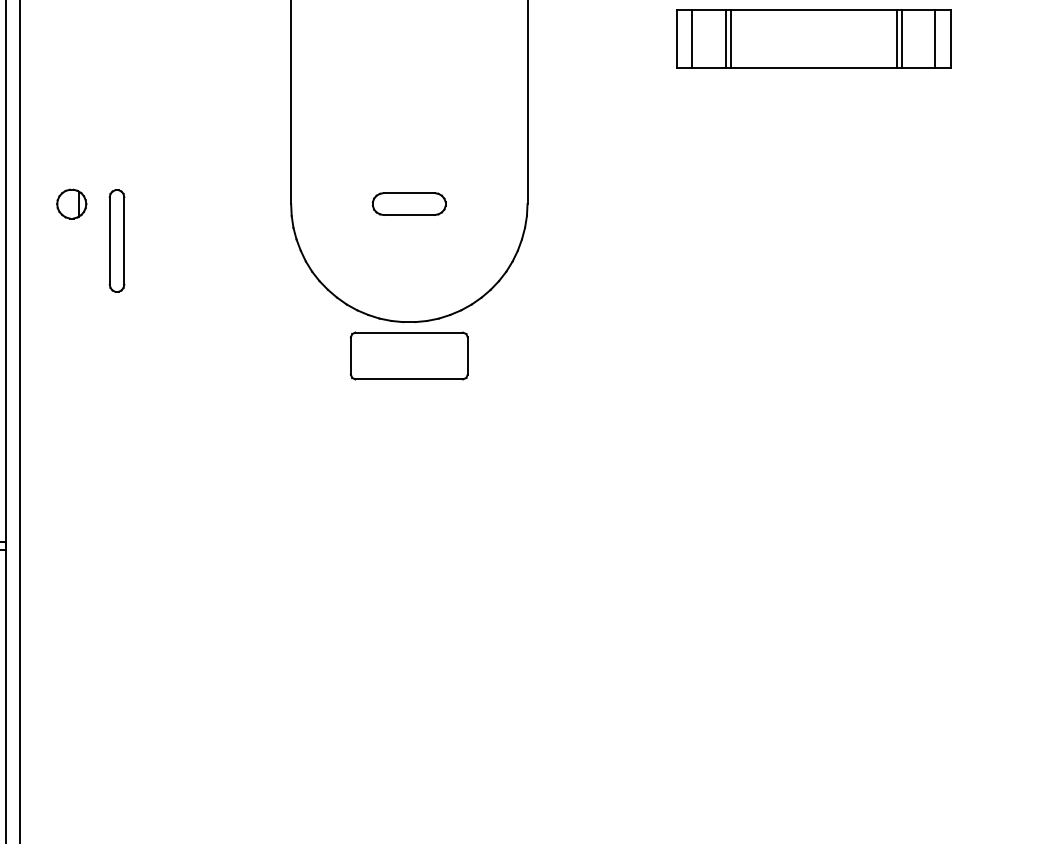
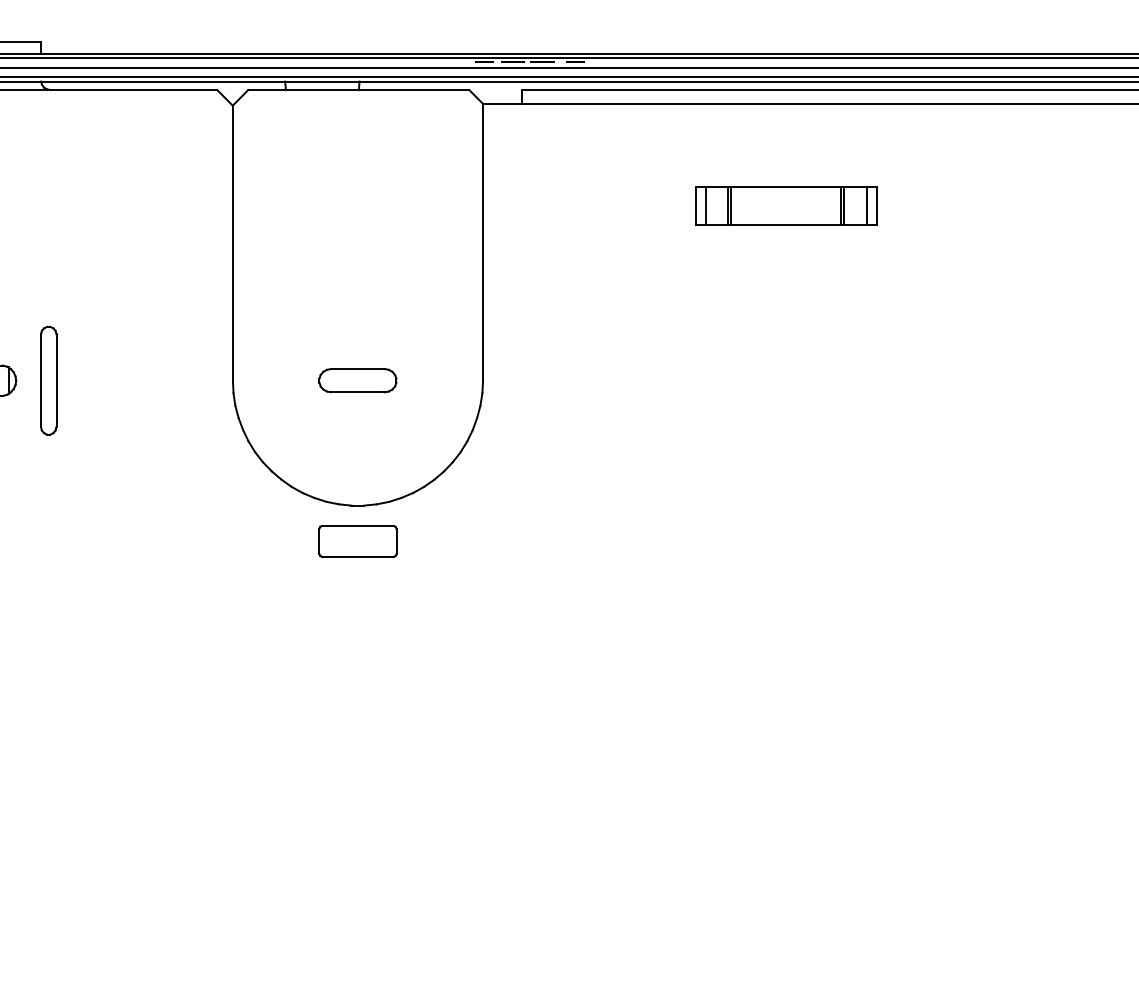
part: (814, 38) -> (786, 205), size x0.62
part: (116, 240) -> (48, 380), moved
part: (408, 356) -> (357, 541), size x0.62

